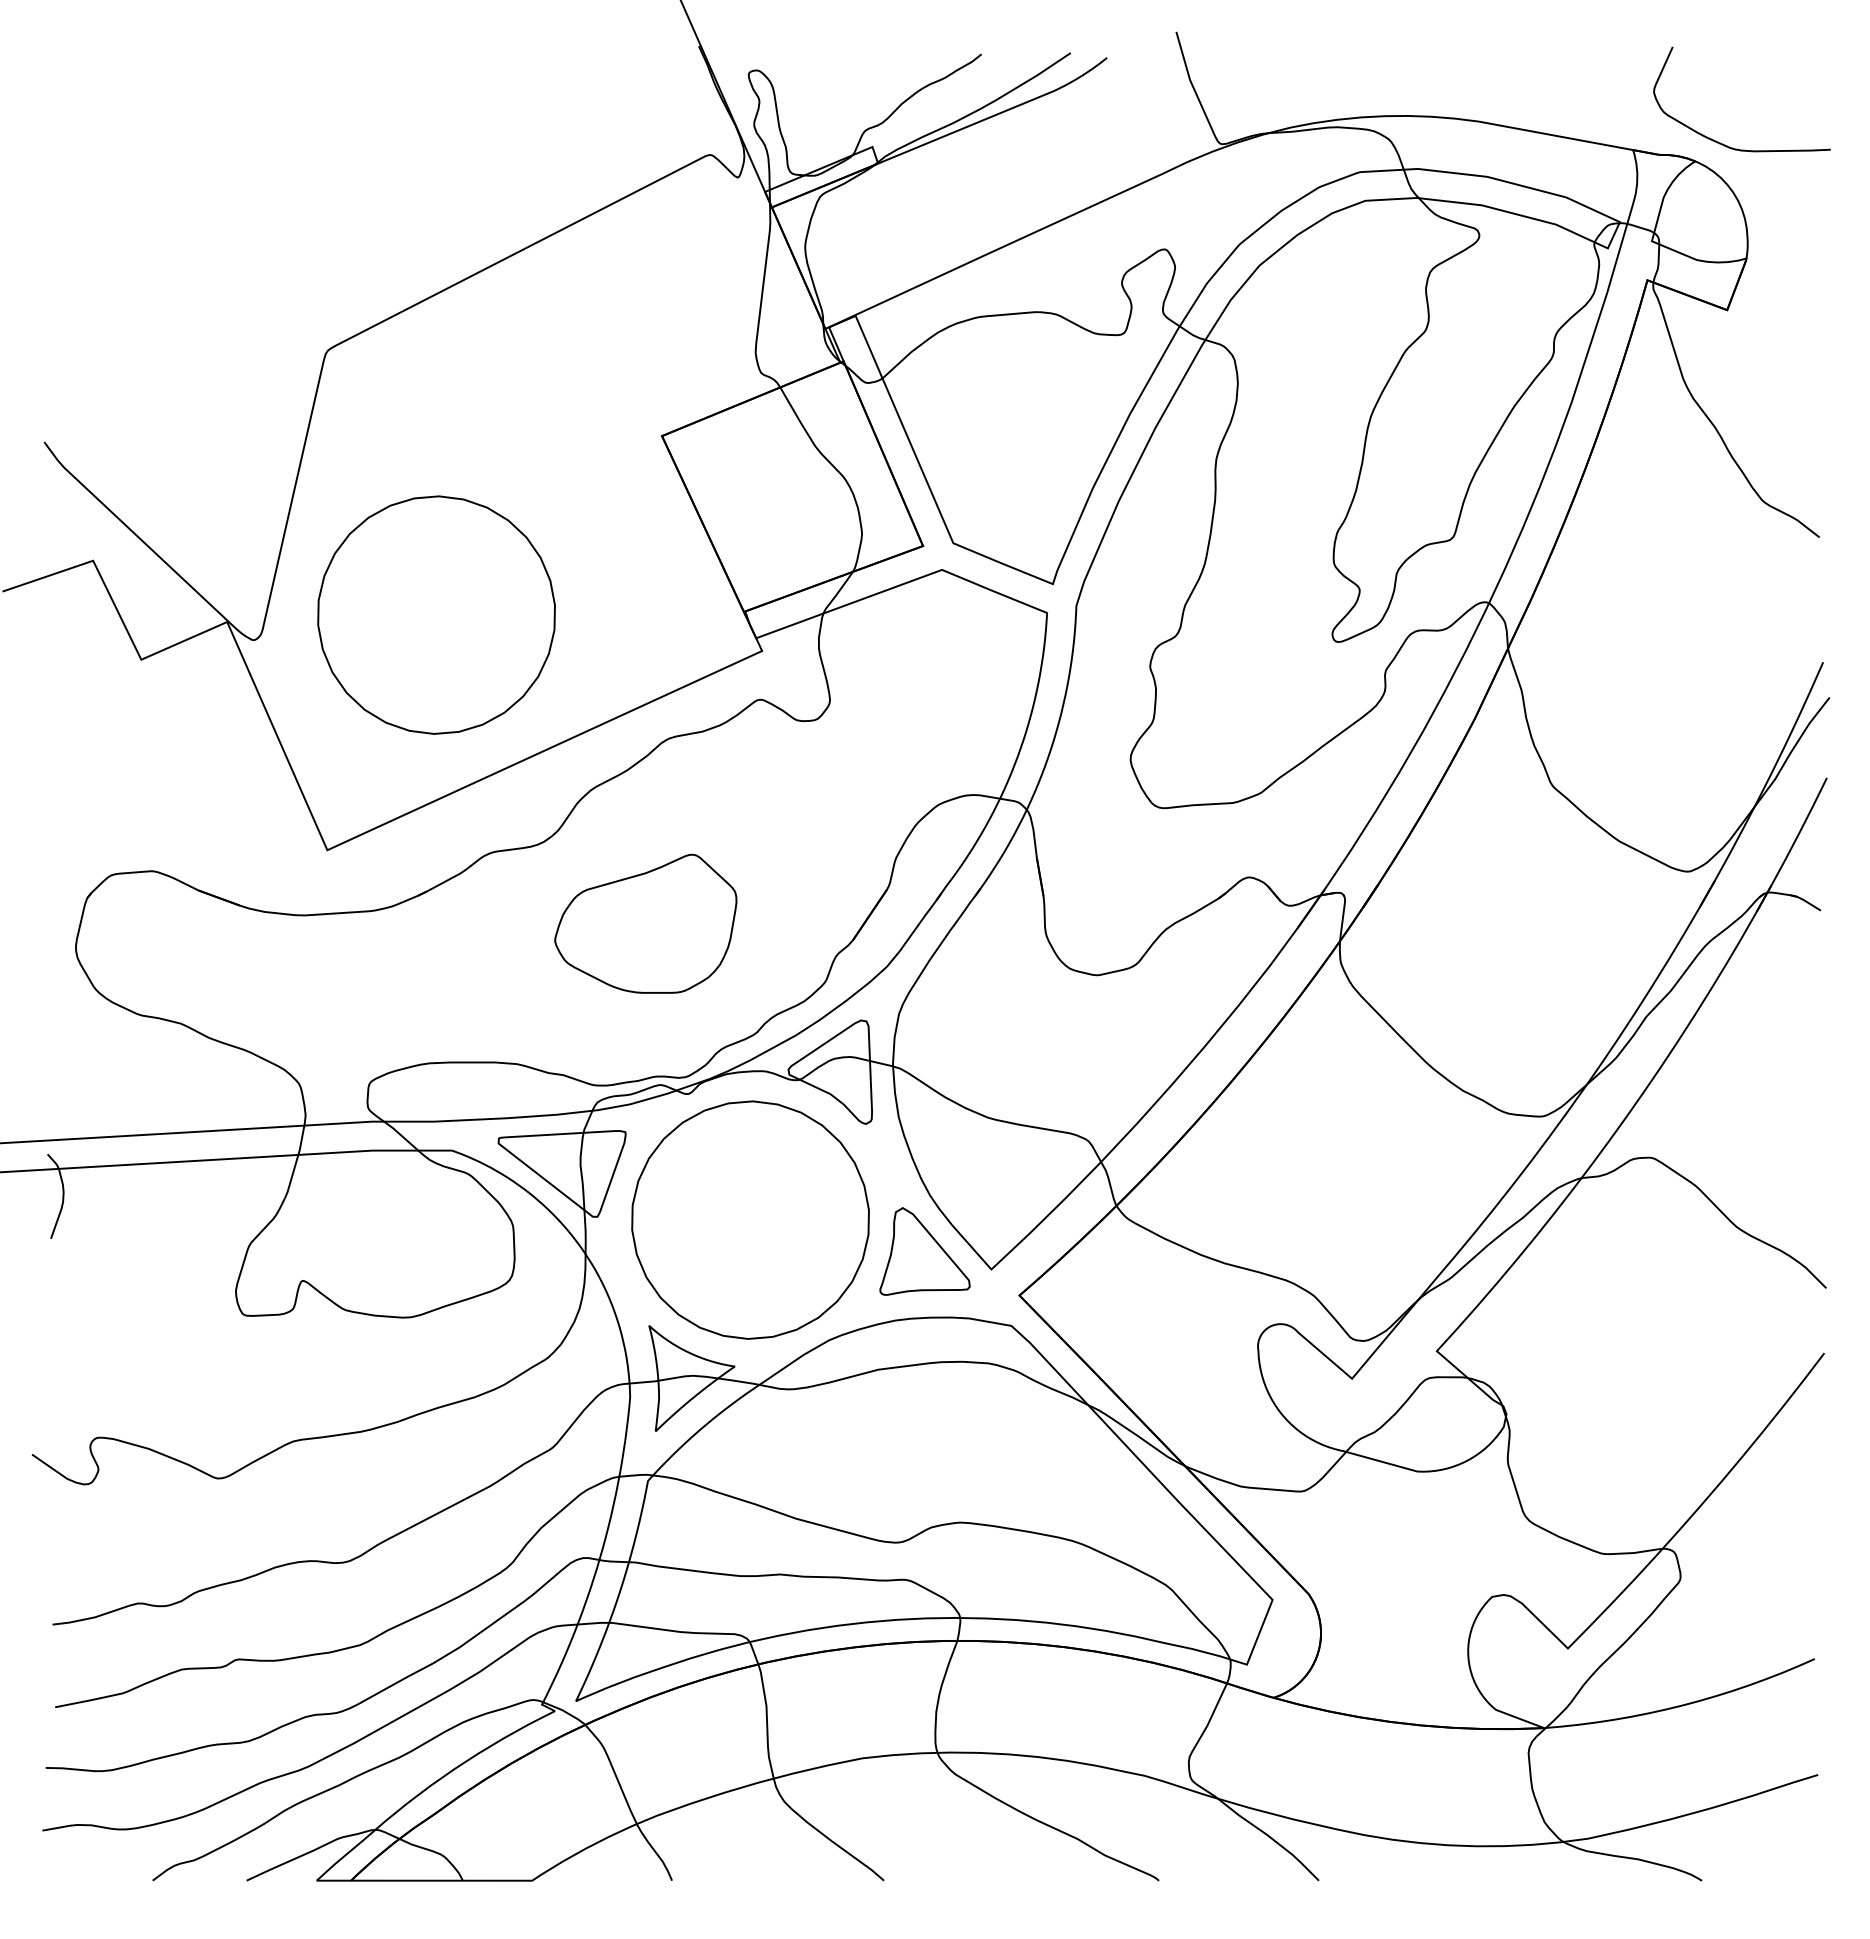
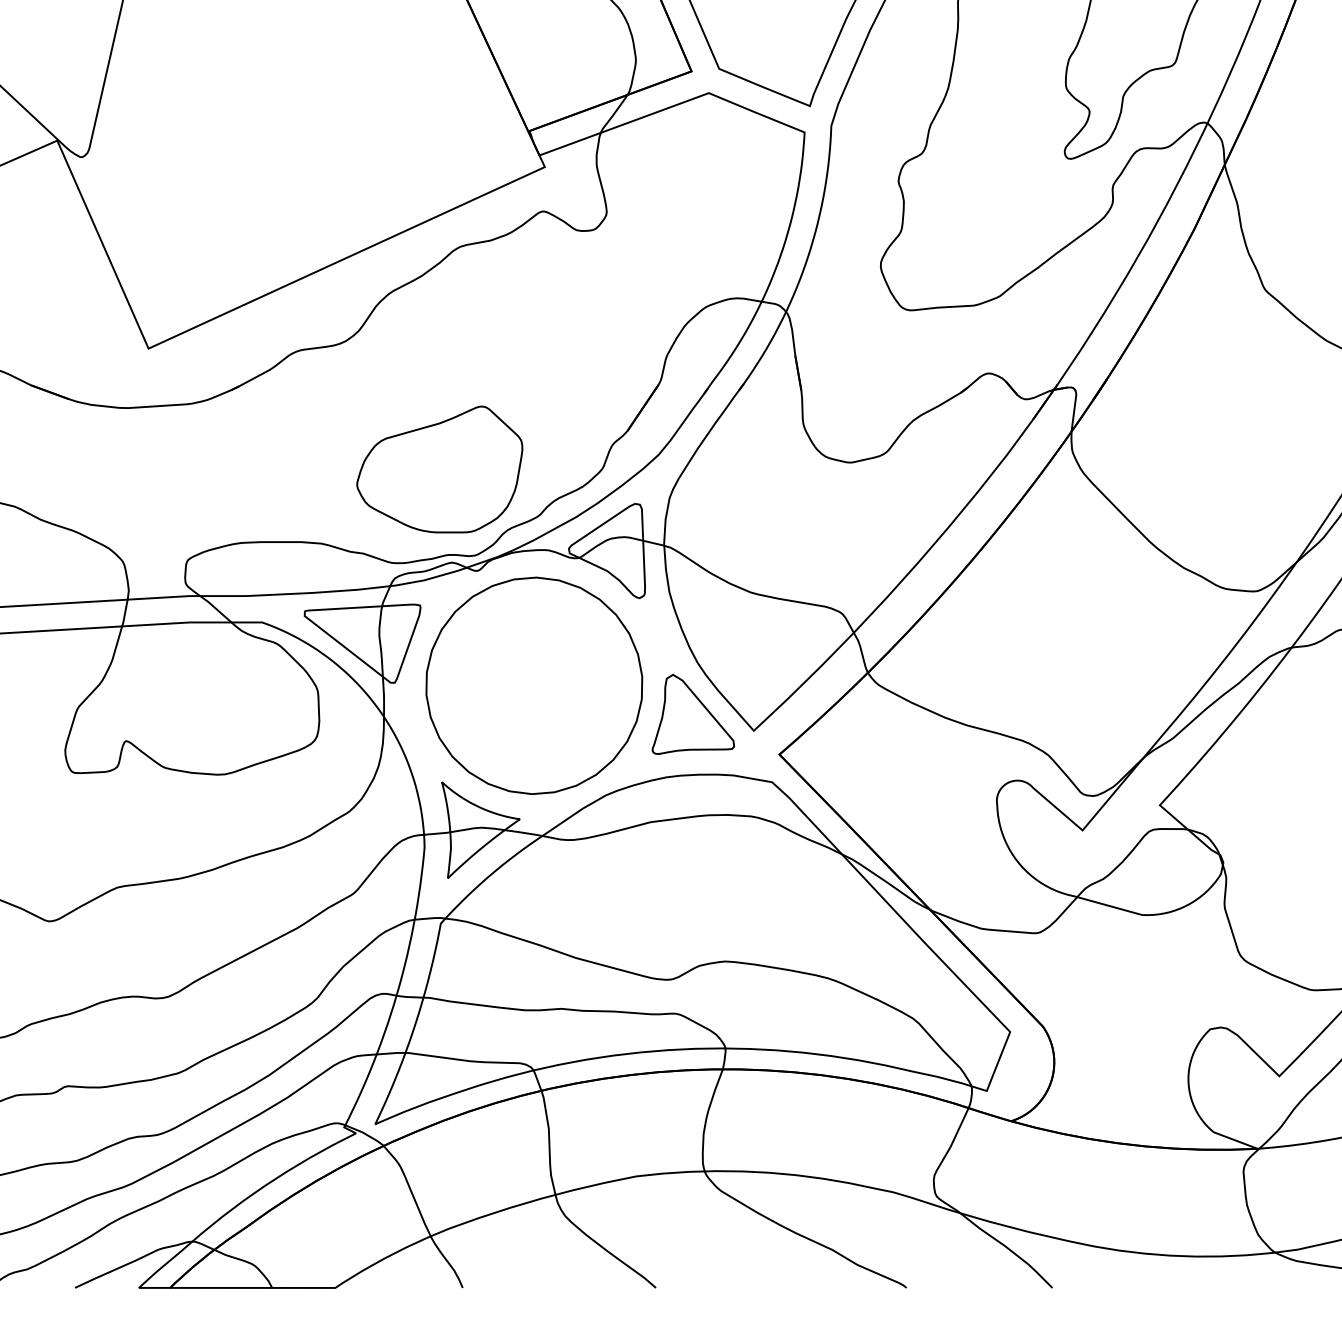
part: (436, 614) -> (248, 133), removed
part: (645, 923) -> (439, 469), moved

